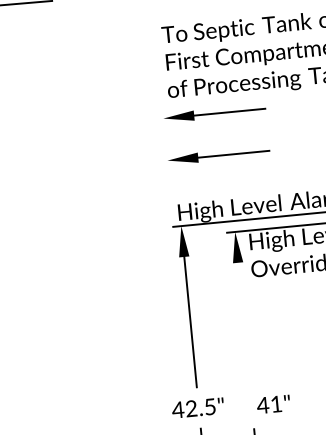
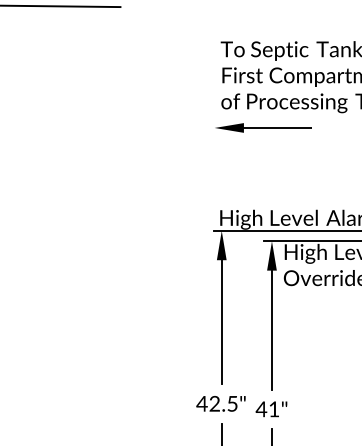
part: (218, 155) -> (263, 167), removed
line: (243, 324) -> (271, 329), added
text: (273, 404) -> (271, 409), moved

